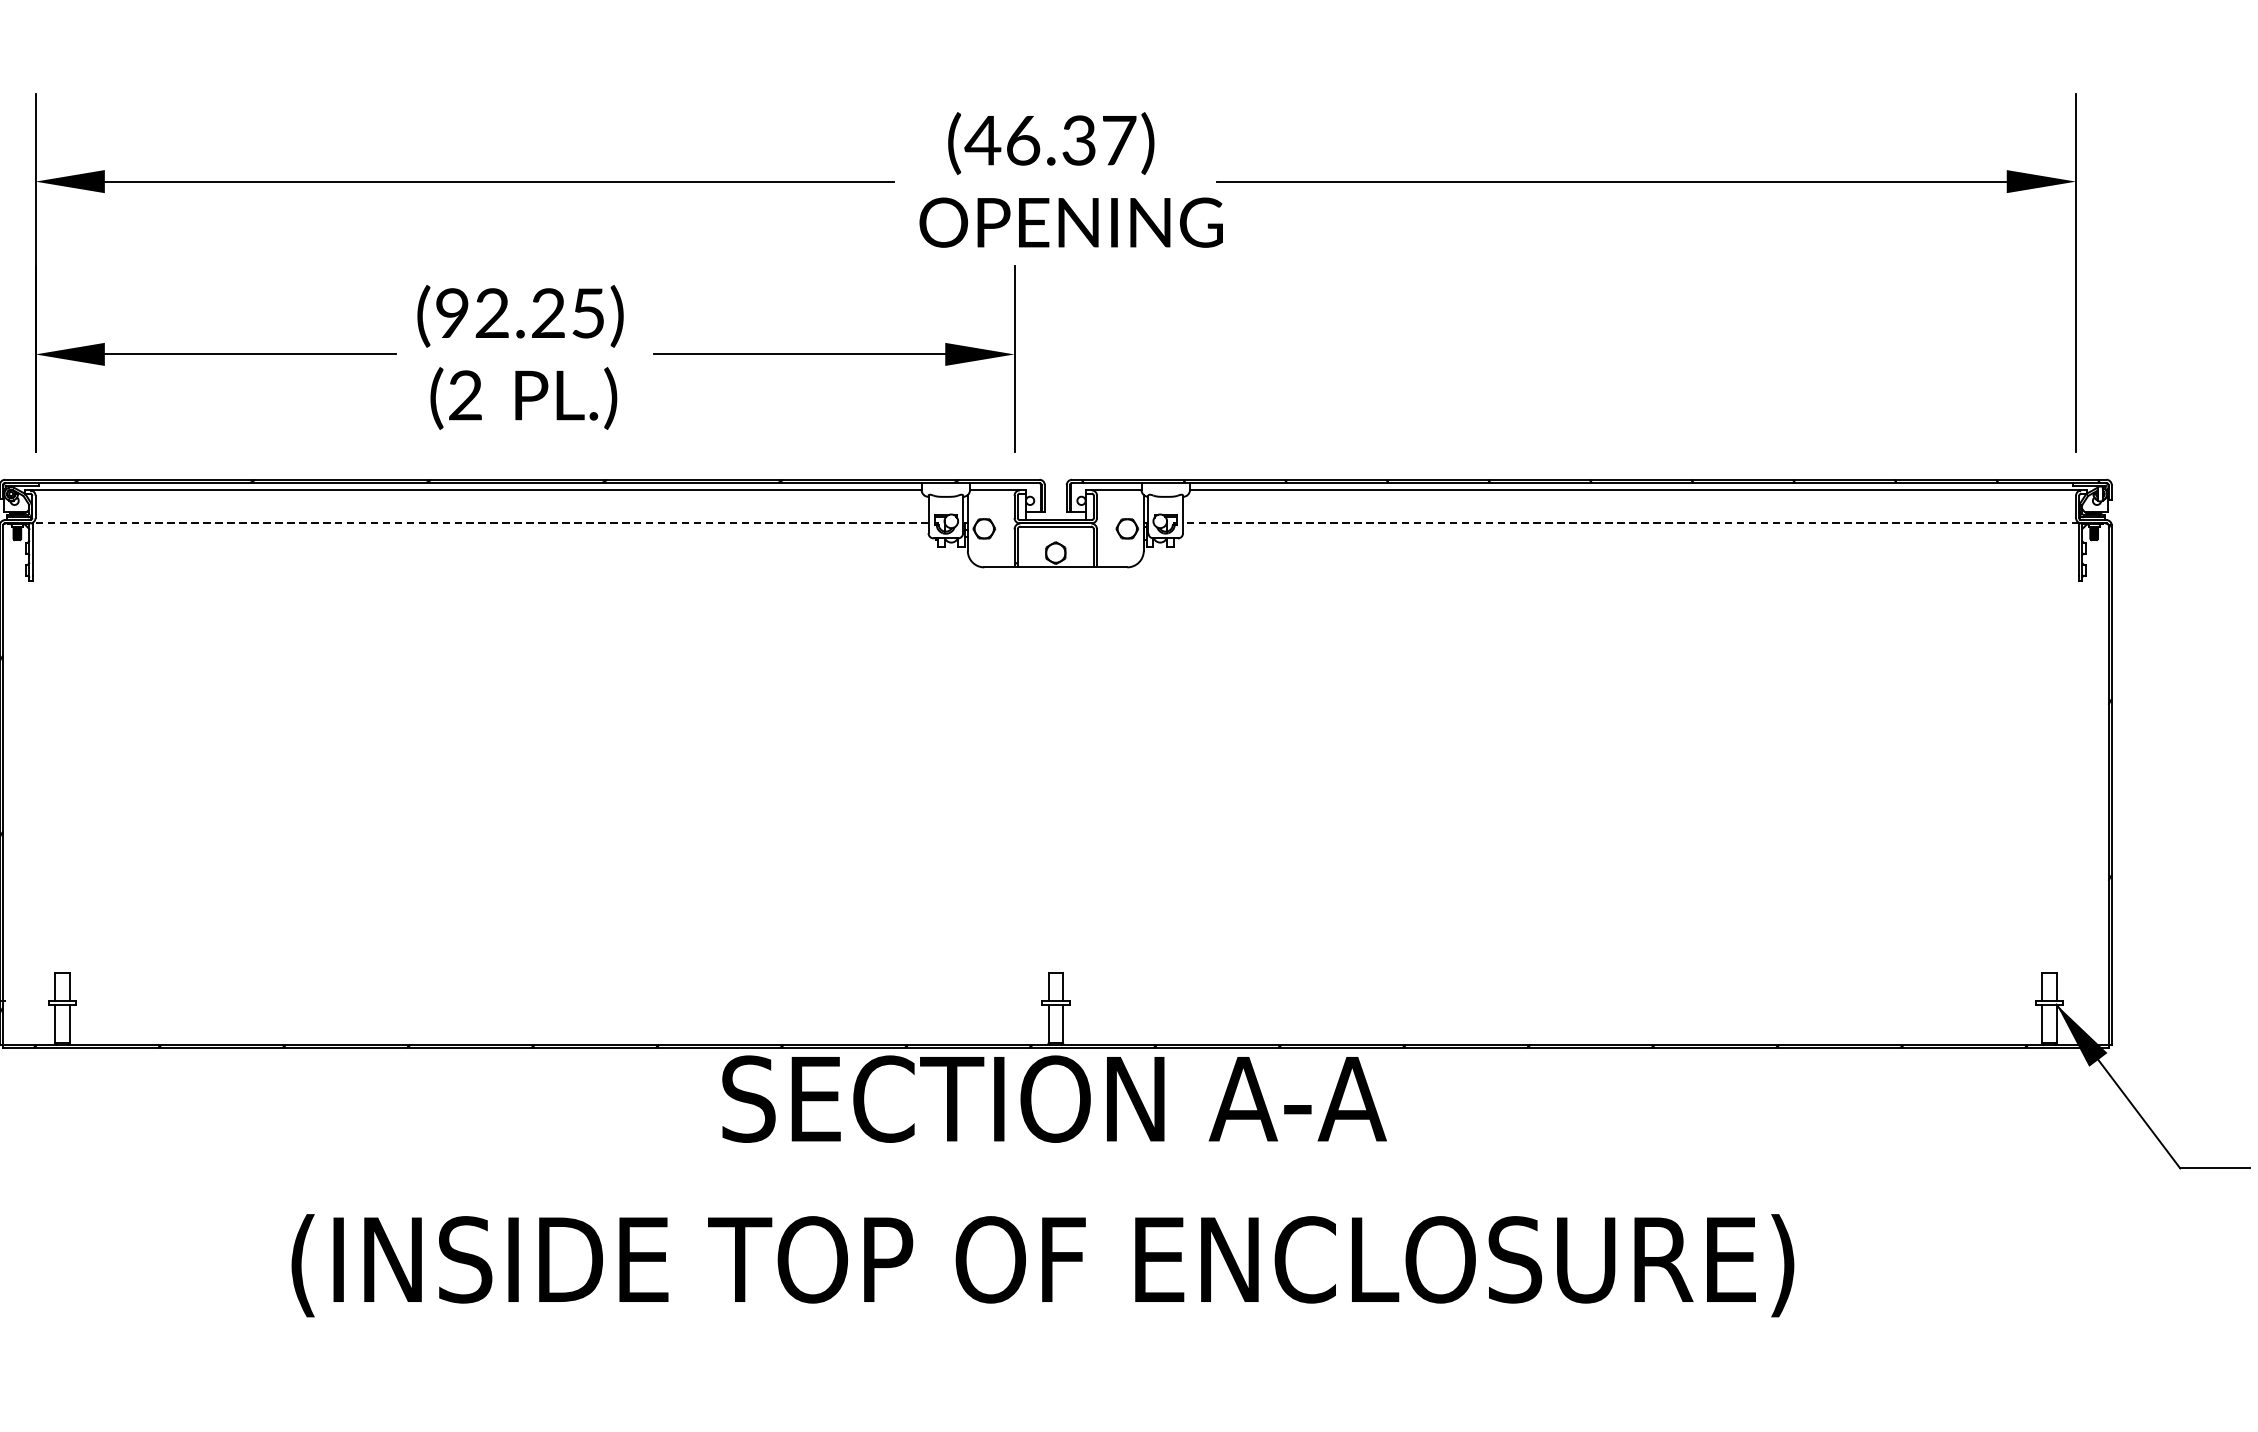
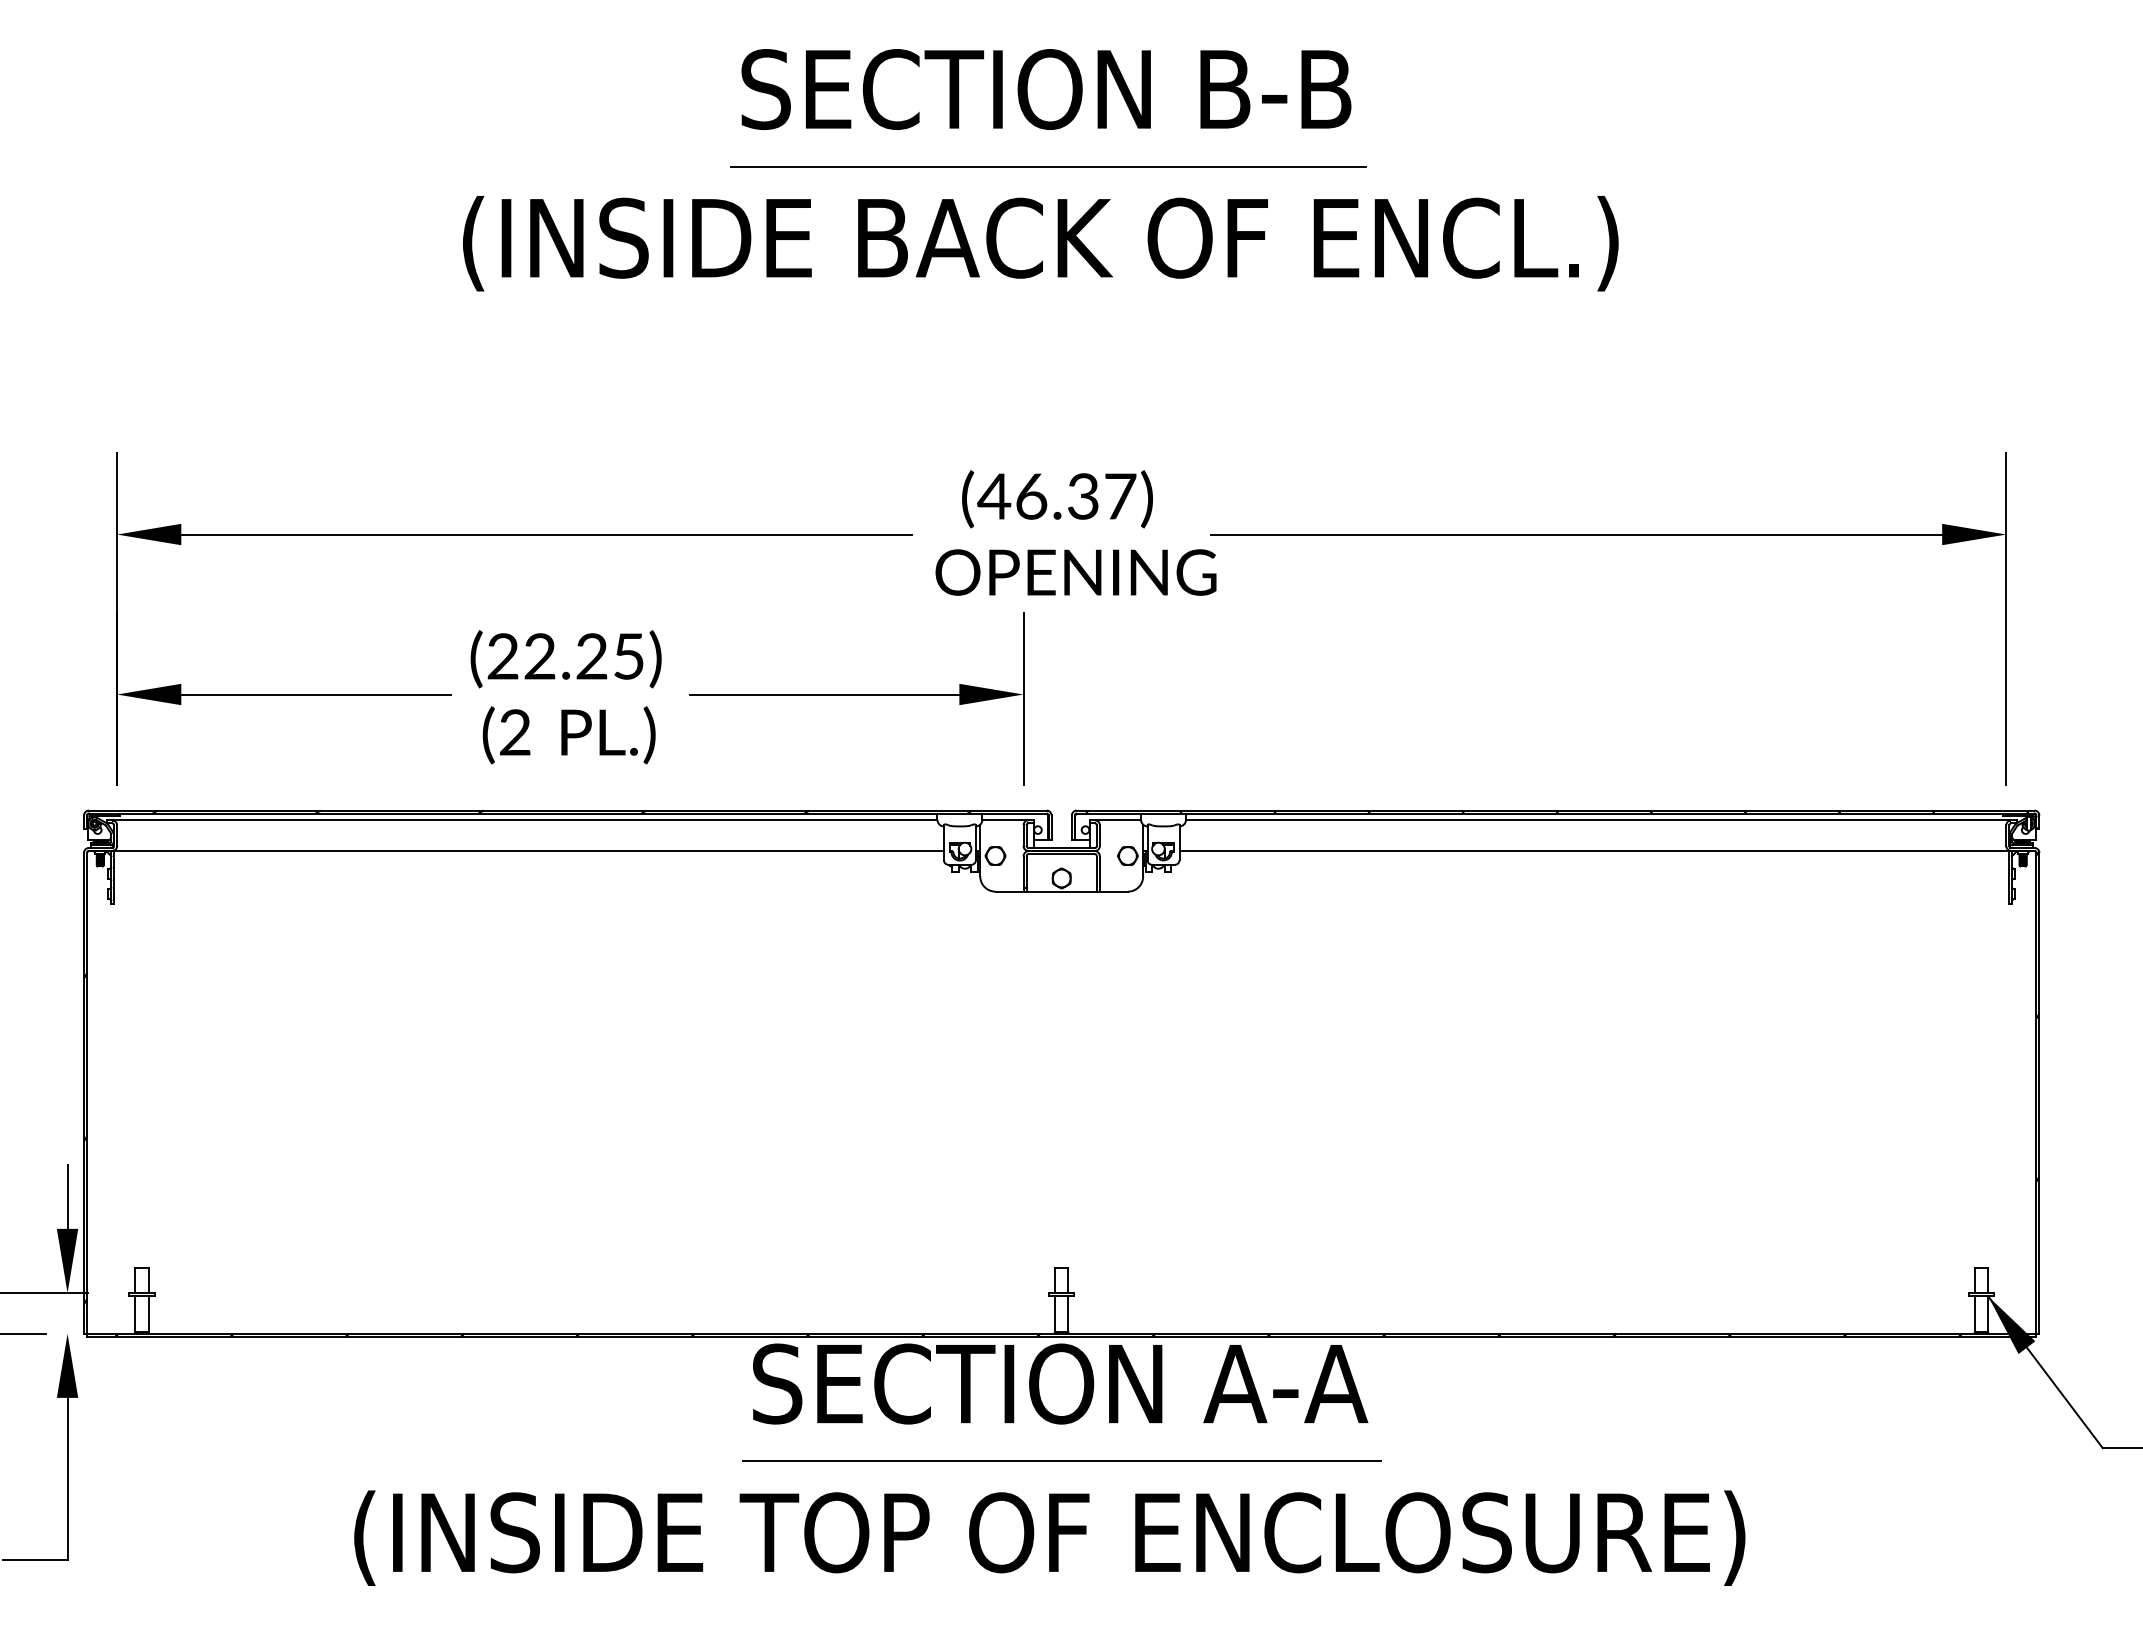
text: (451, 313) -> (502, 656), (92.25) -> (22.25)
line: (480, 522) -> (529, 850), dashed -> solid
line: (1631, 522) -> (1594, 850), dashed -> solid
line: (1055, 1182) -> (1061, 1461), added

